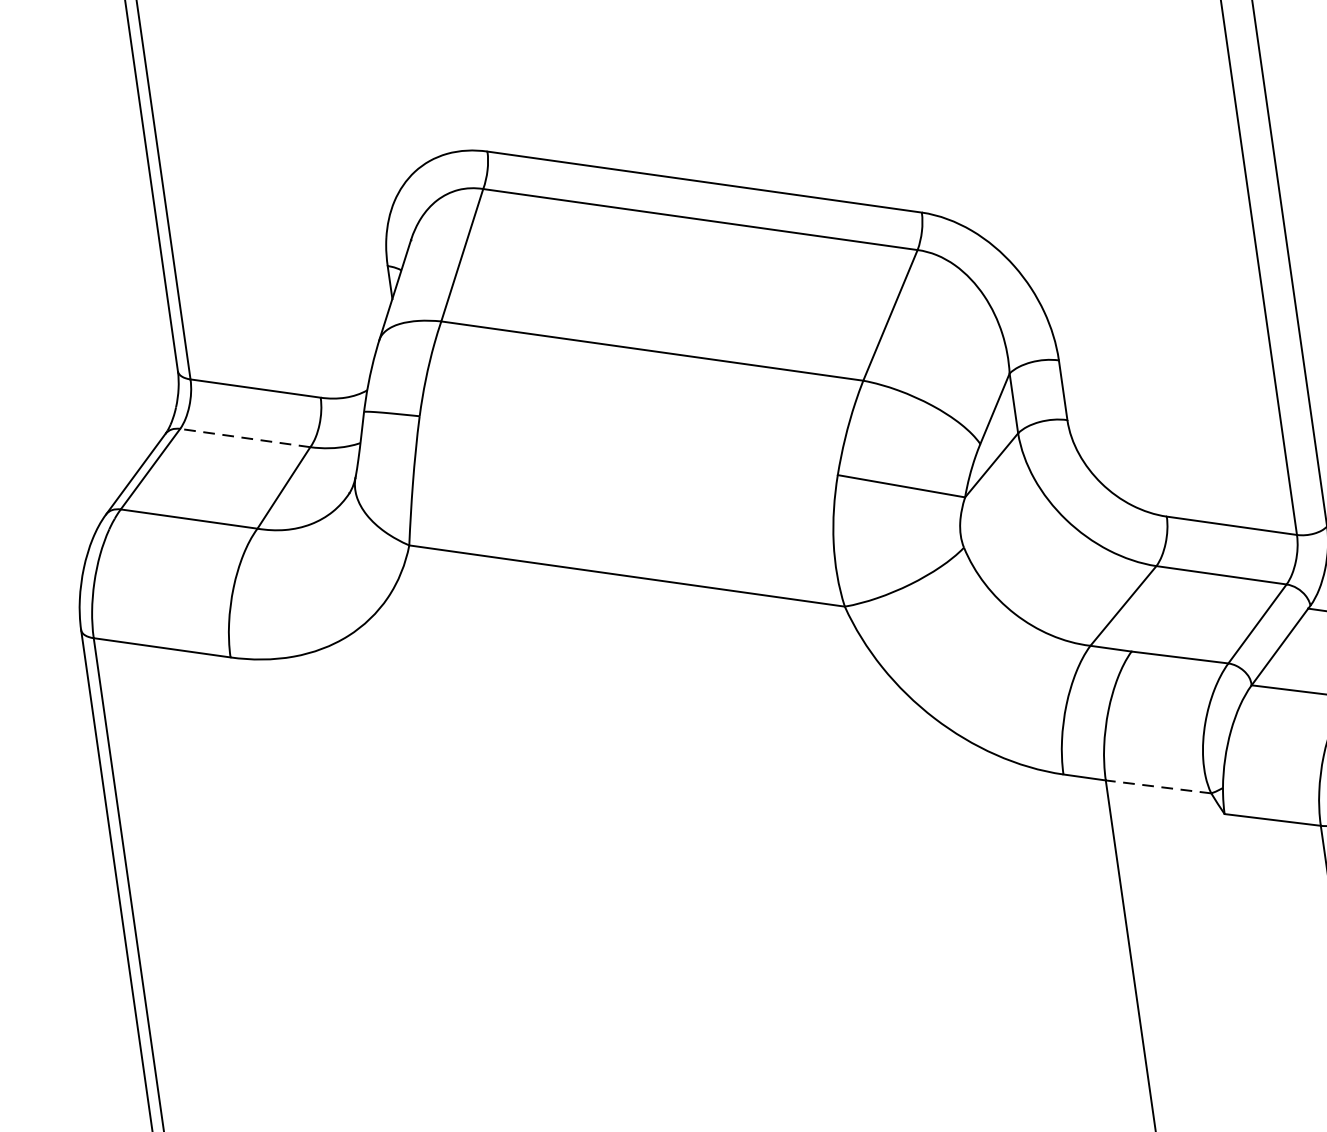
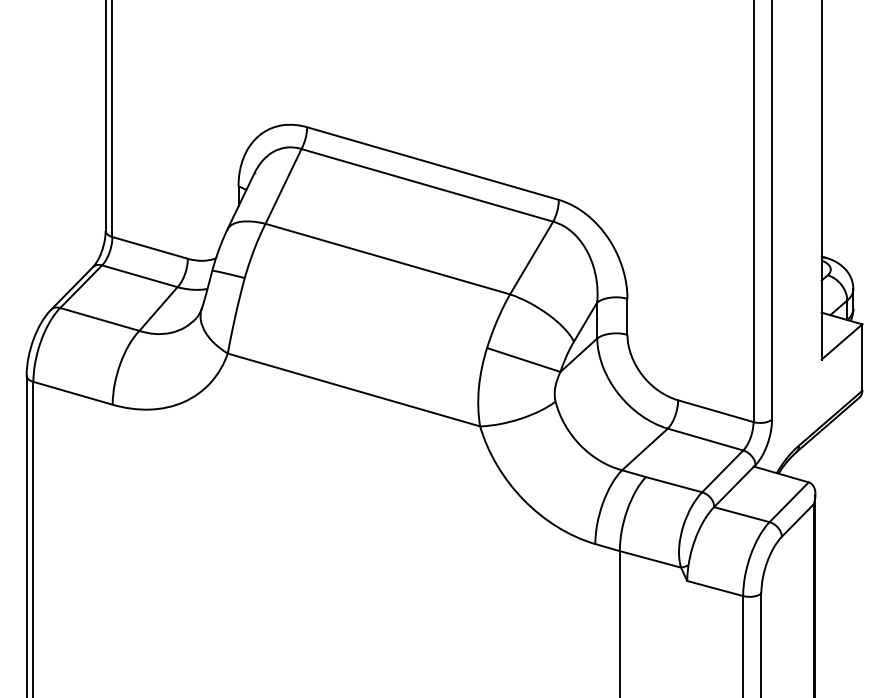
line: (244, 438) -> (139, 276), dashed -> solid
line: (1158, 787) -> (650, 559), dashed -> solid

